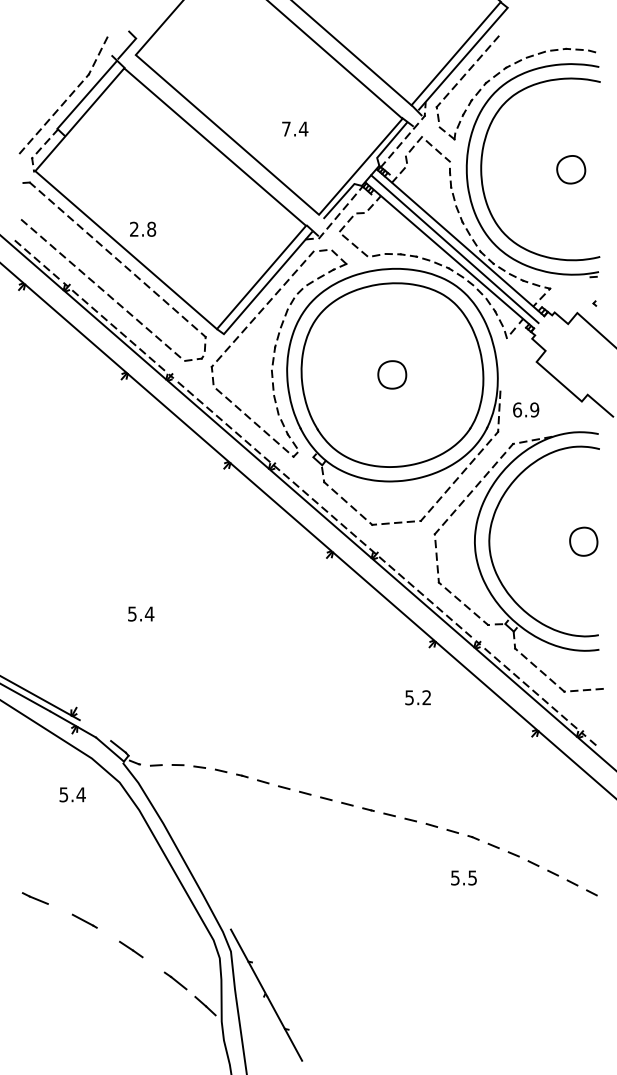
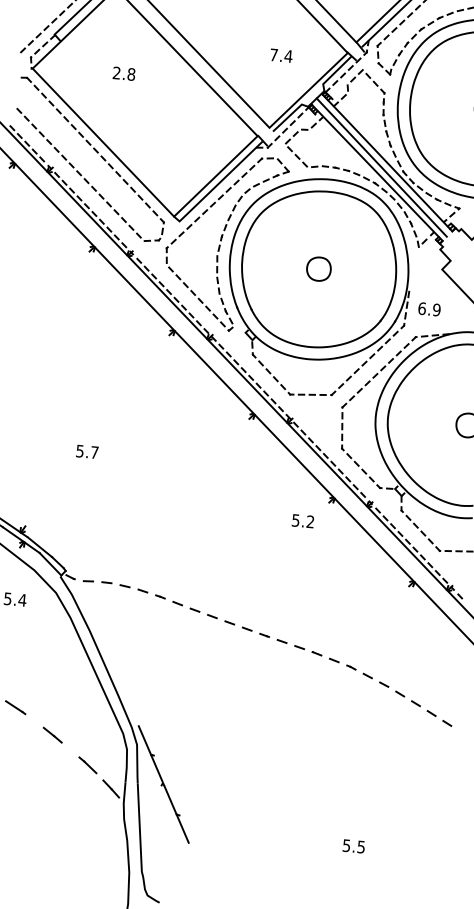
text: (295, 128) -> (281, 55), moved
text: (143, 228) -> (124, 73), moved
text: (149, 613) -> (94, 452), 5.4 -> 5.7
text: (417, 697) -> (302, 520), moved
line: (95, 730) -> (39, 546), added
text: (463, 877) -> (353, 845), moved

